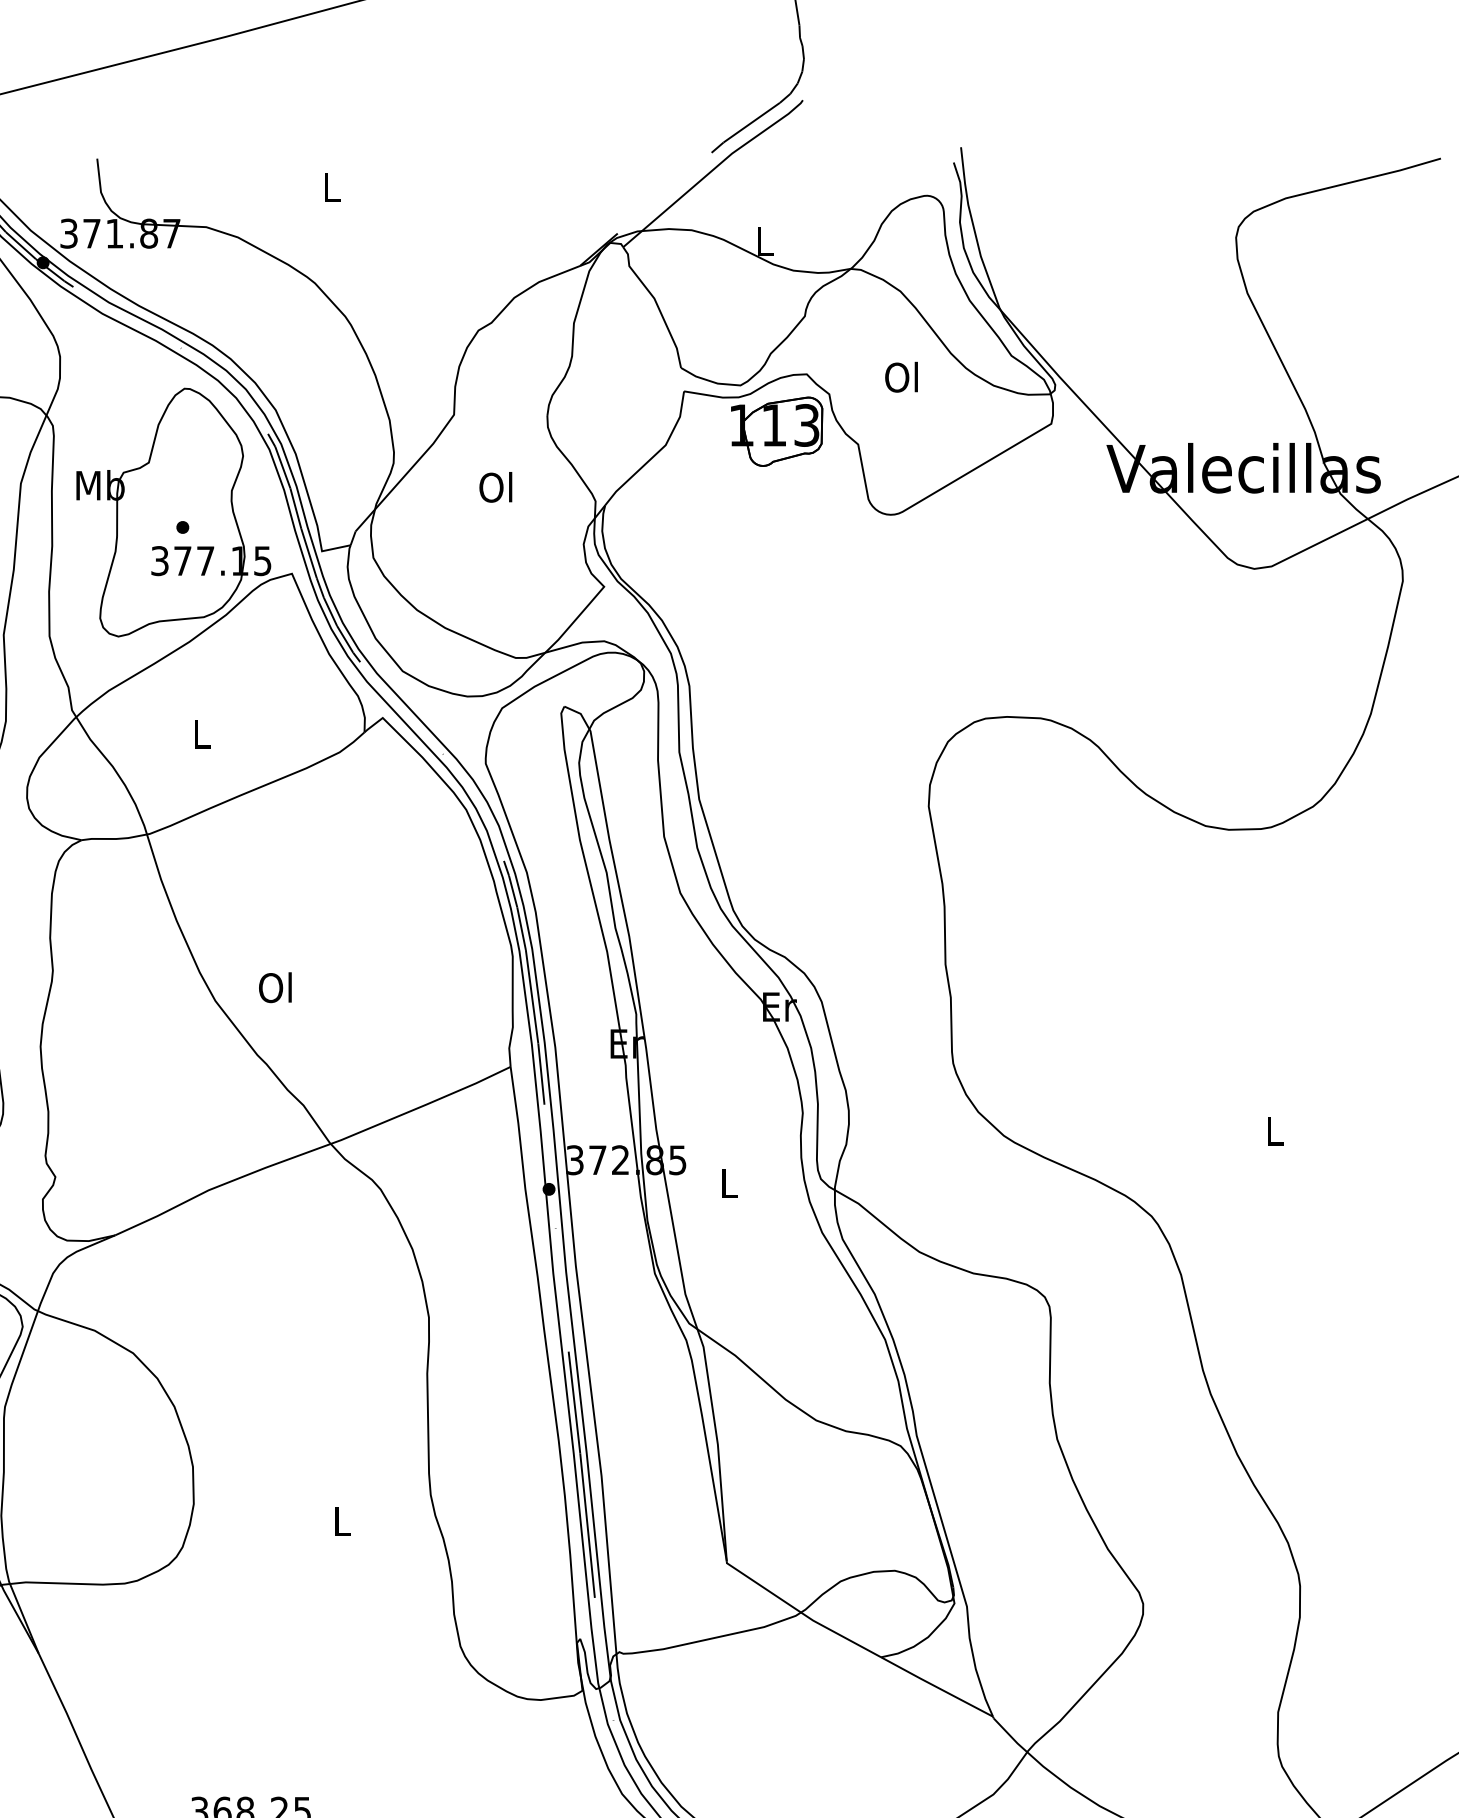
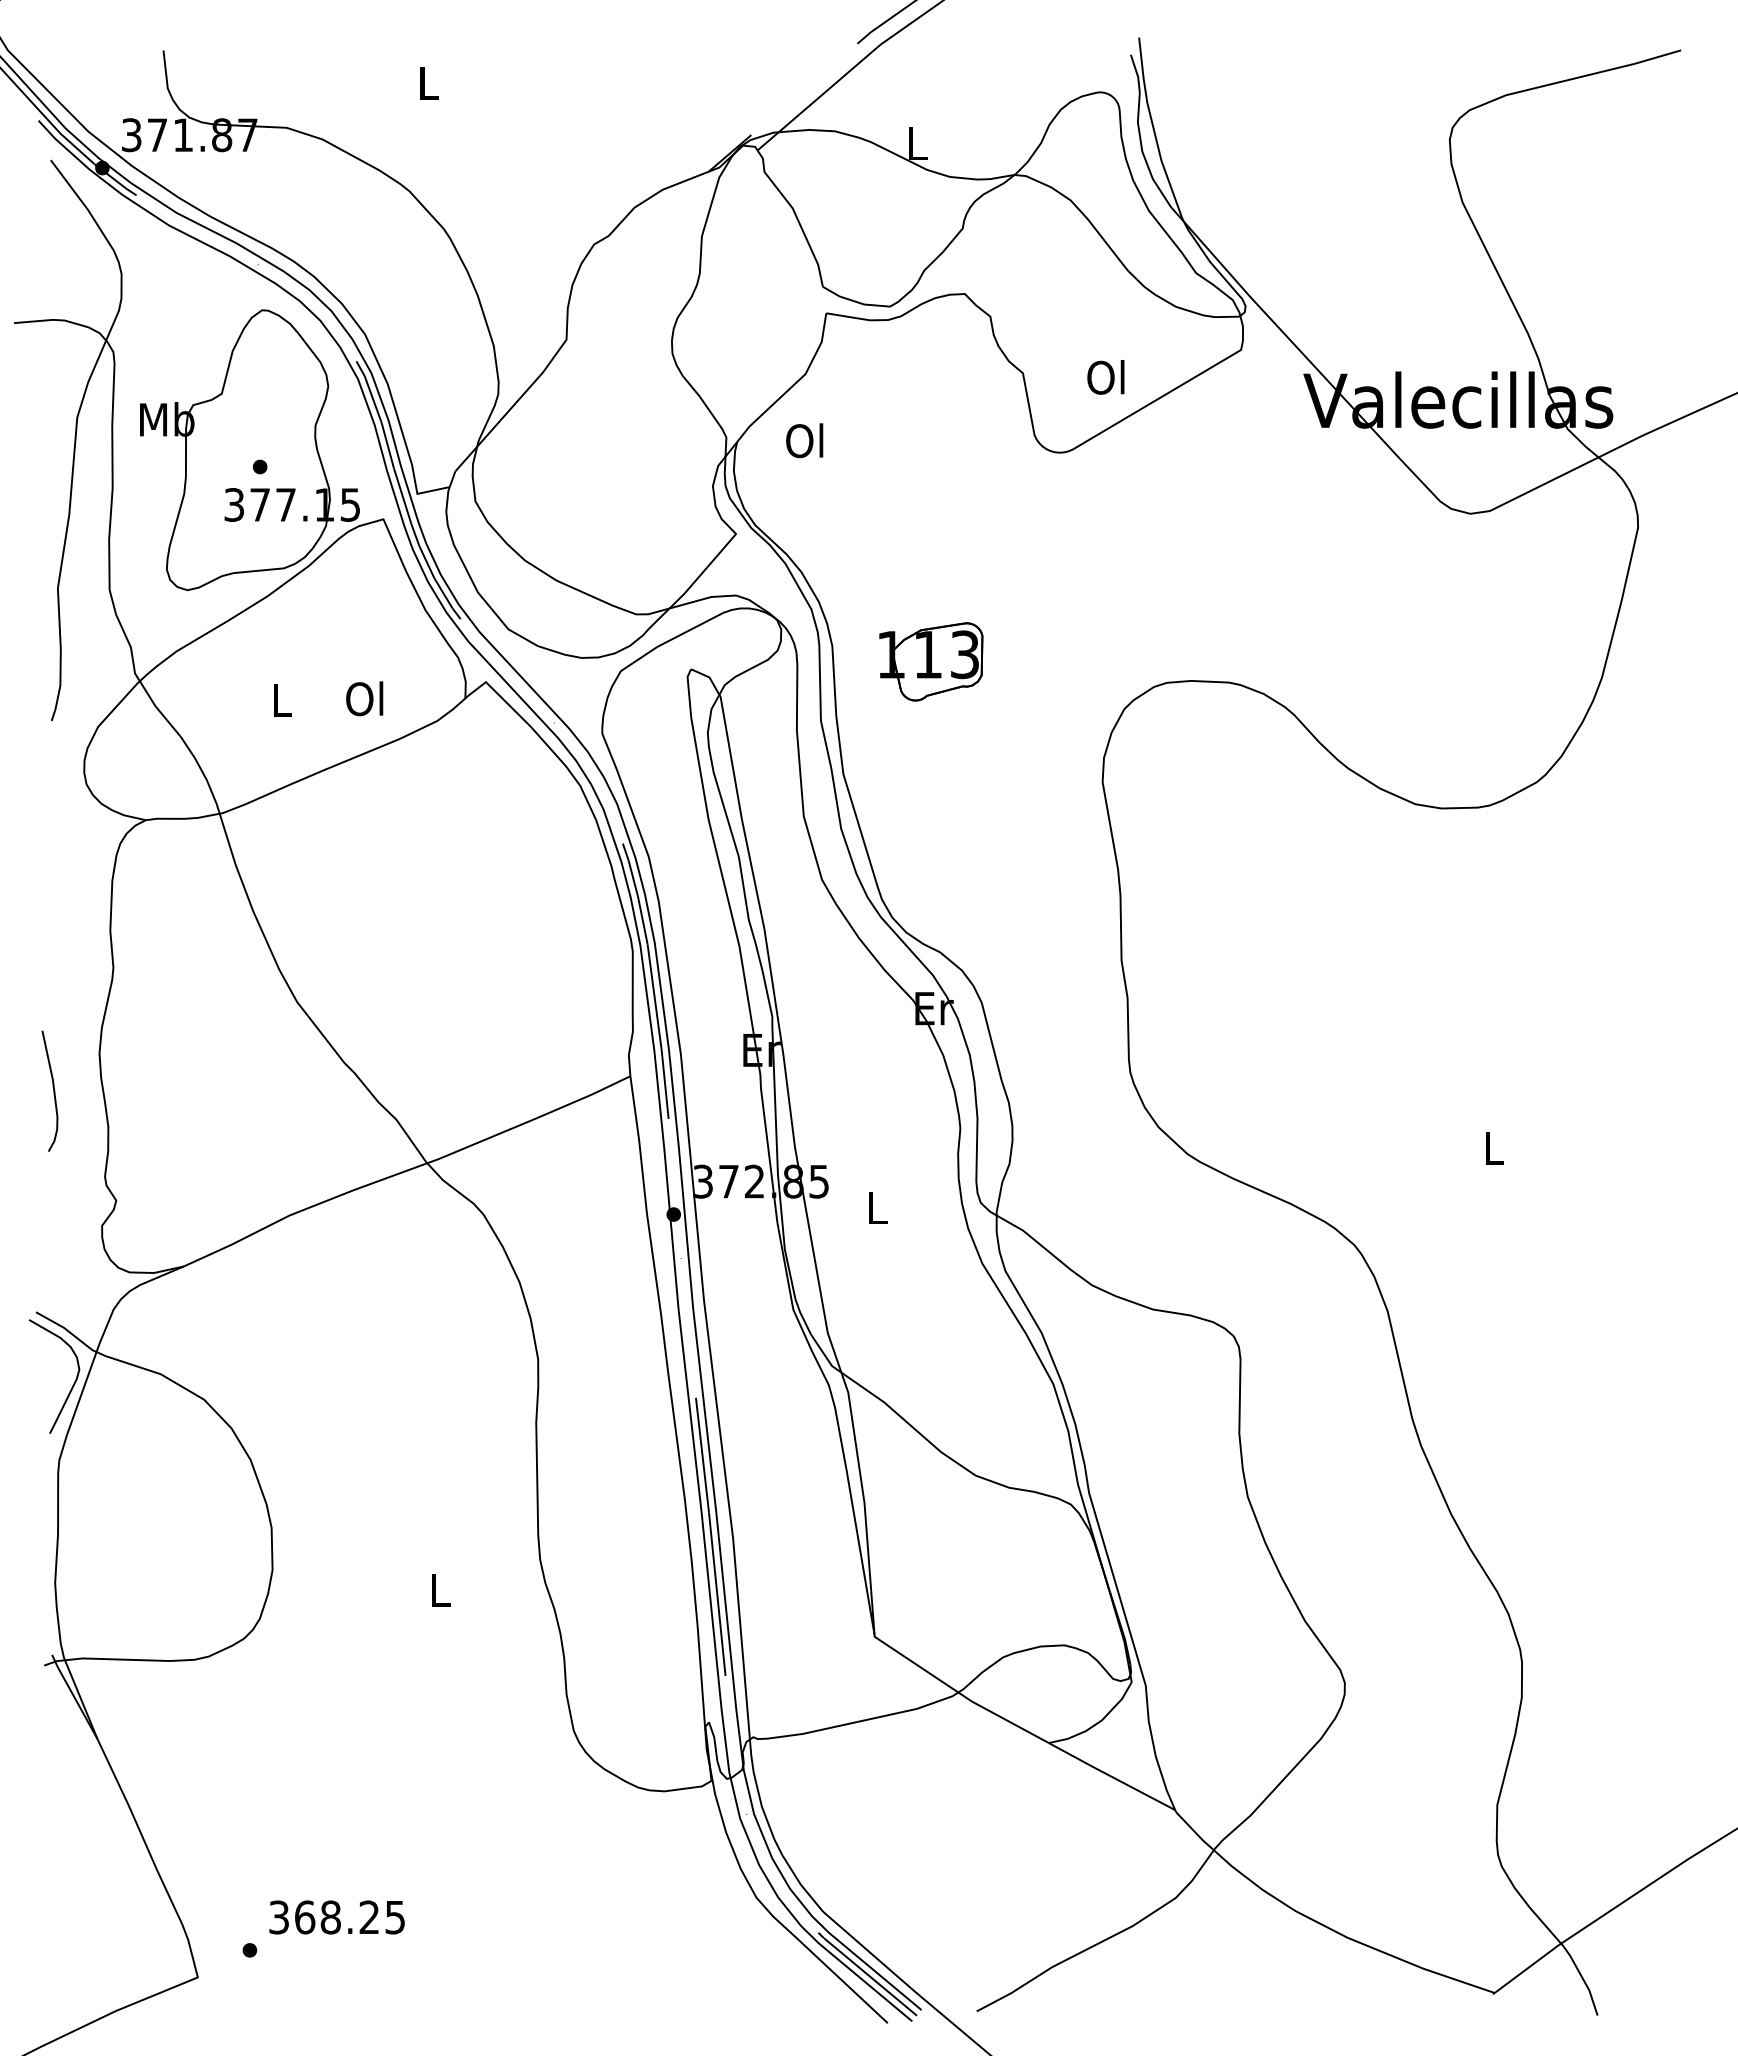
text: (901, 377) -> (1105, 377), moved
part: (777, 431) -> (931, 661), moved
text: (495, 487) -> (804, 440), moved
text: (275, 987) -> (364, 698), moved

